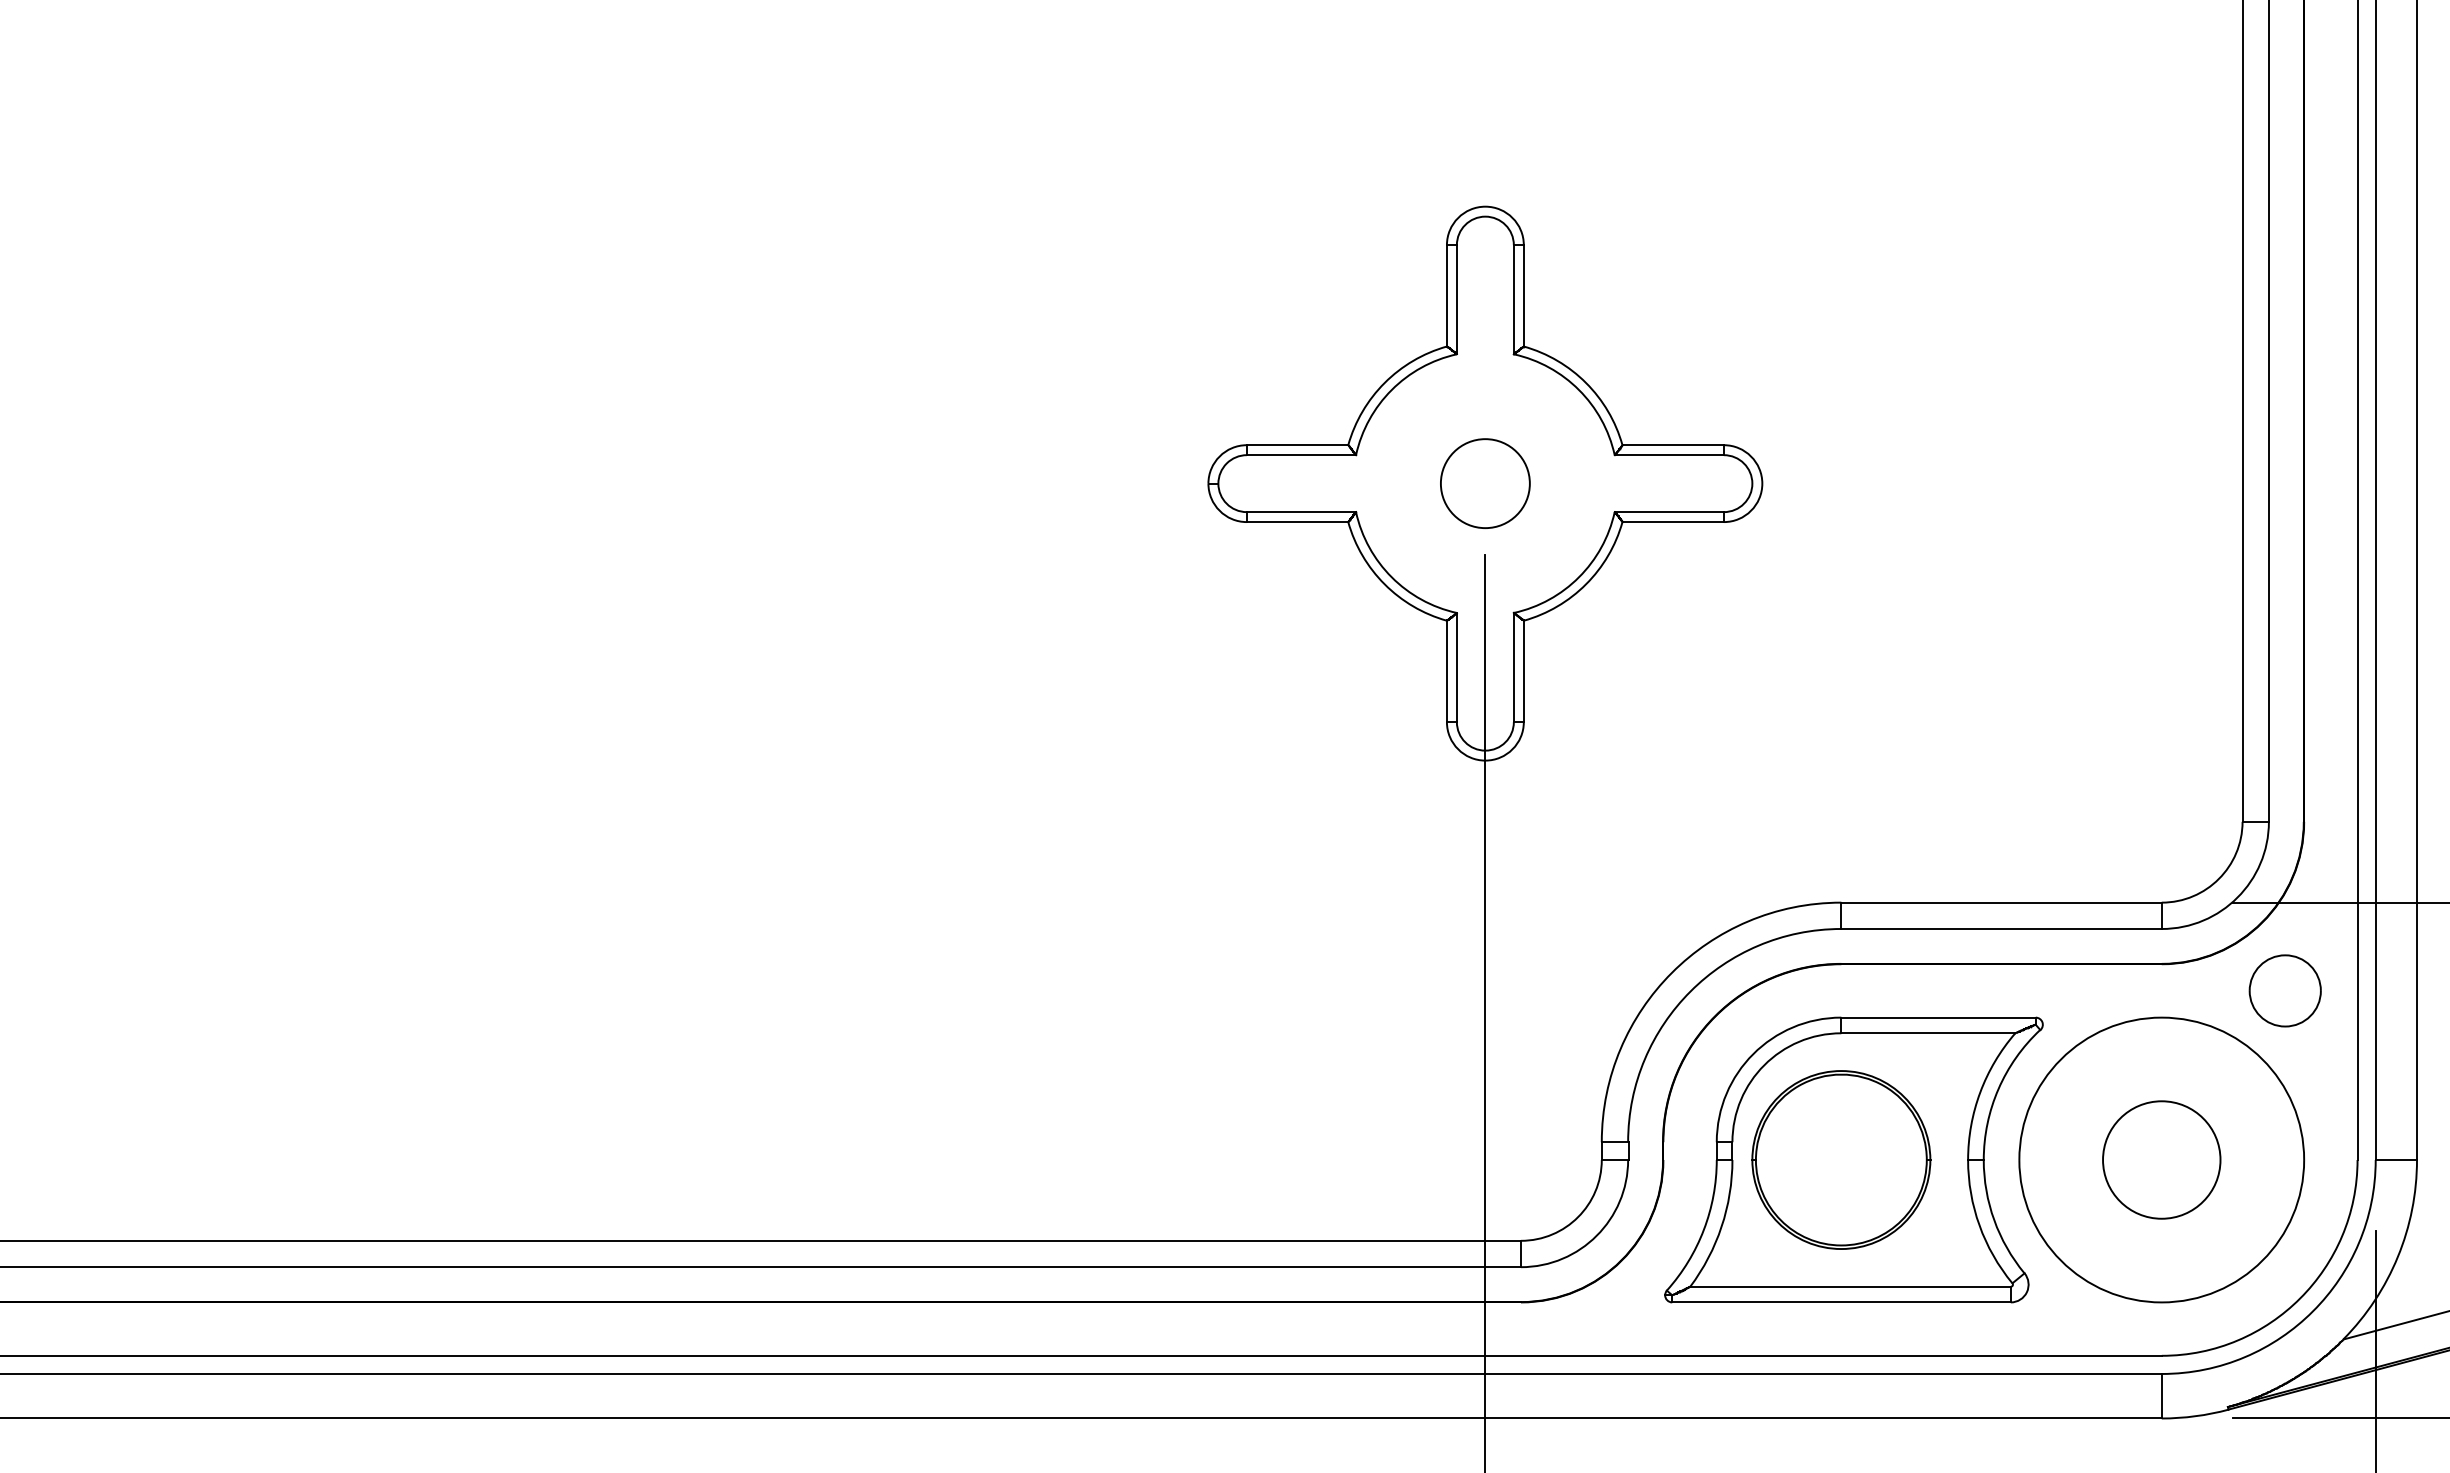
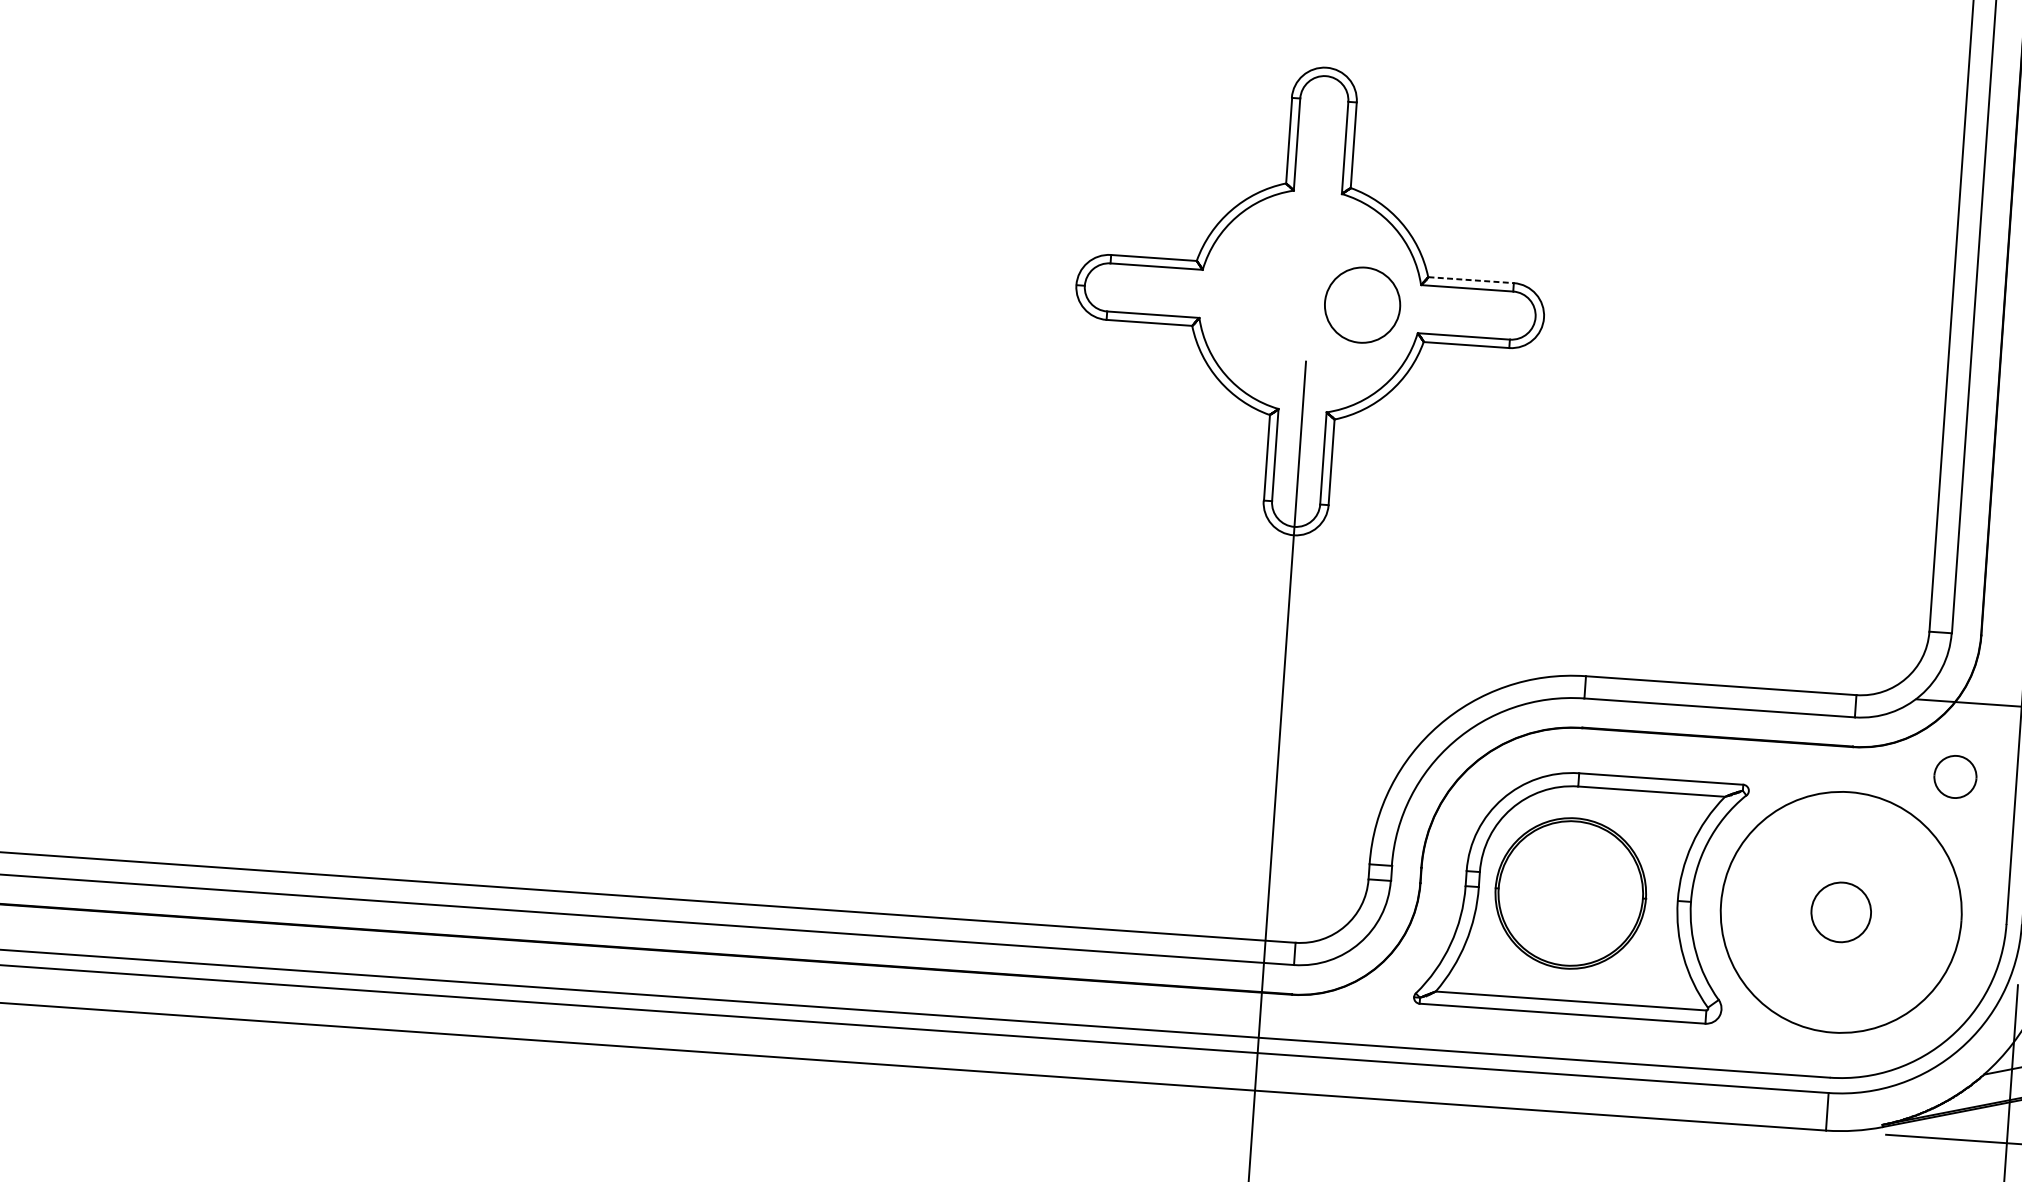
line: (1673, 445) -> (1471, 280), solid -> dashed
circle: (1485, 483) -> (1362, 305), moved
part: (2284, 990) -> (1954, 776), size x0.7
circle: (2161, 1159) -> (1841, 911), size x0.6

